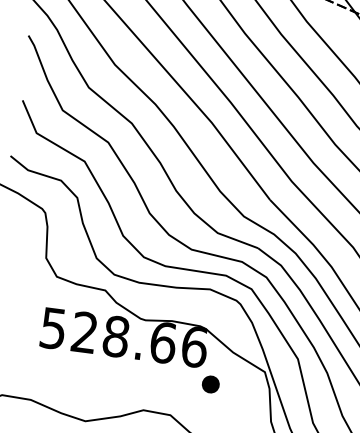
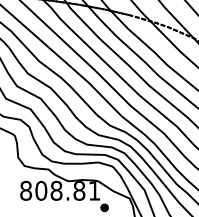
text: (124, 336) -> (60, 190), 528.66 -> 808.81

